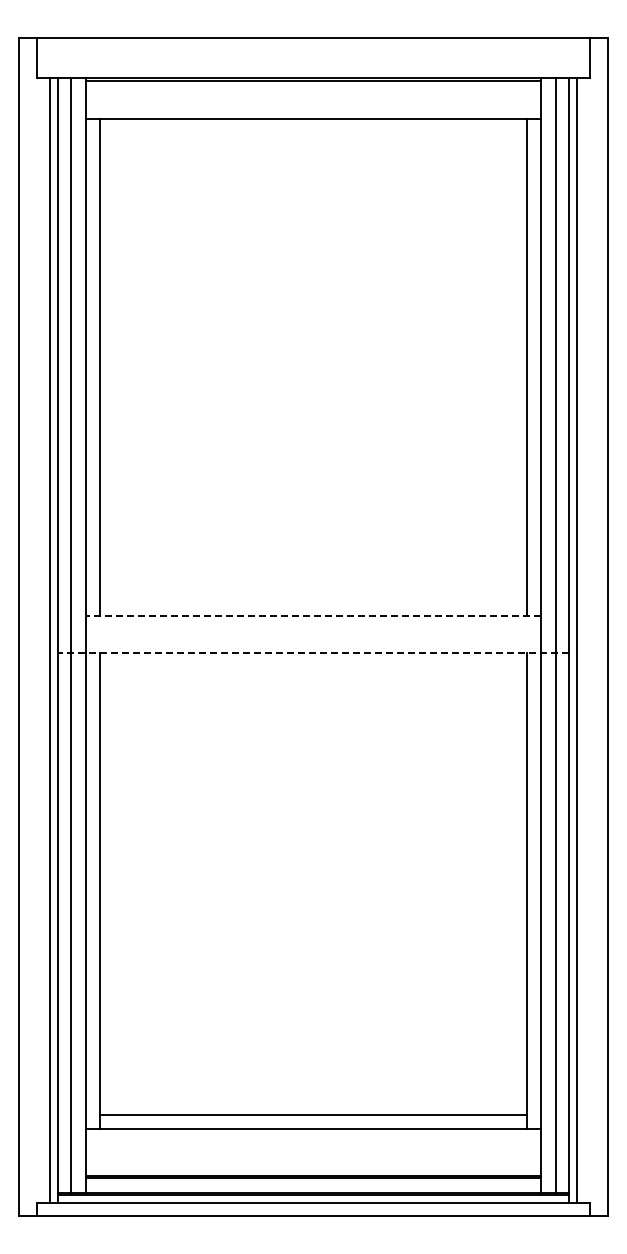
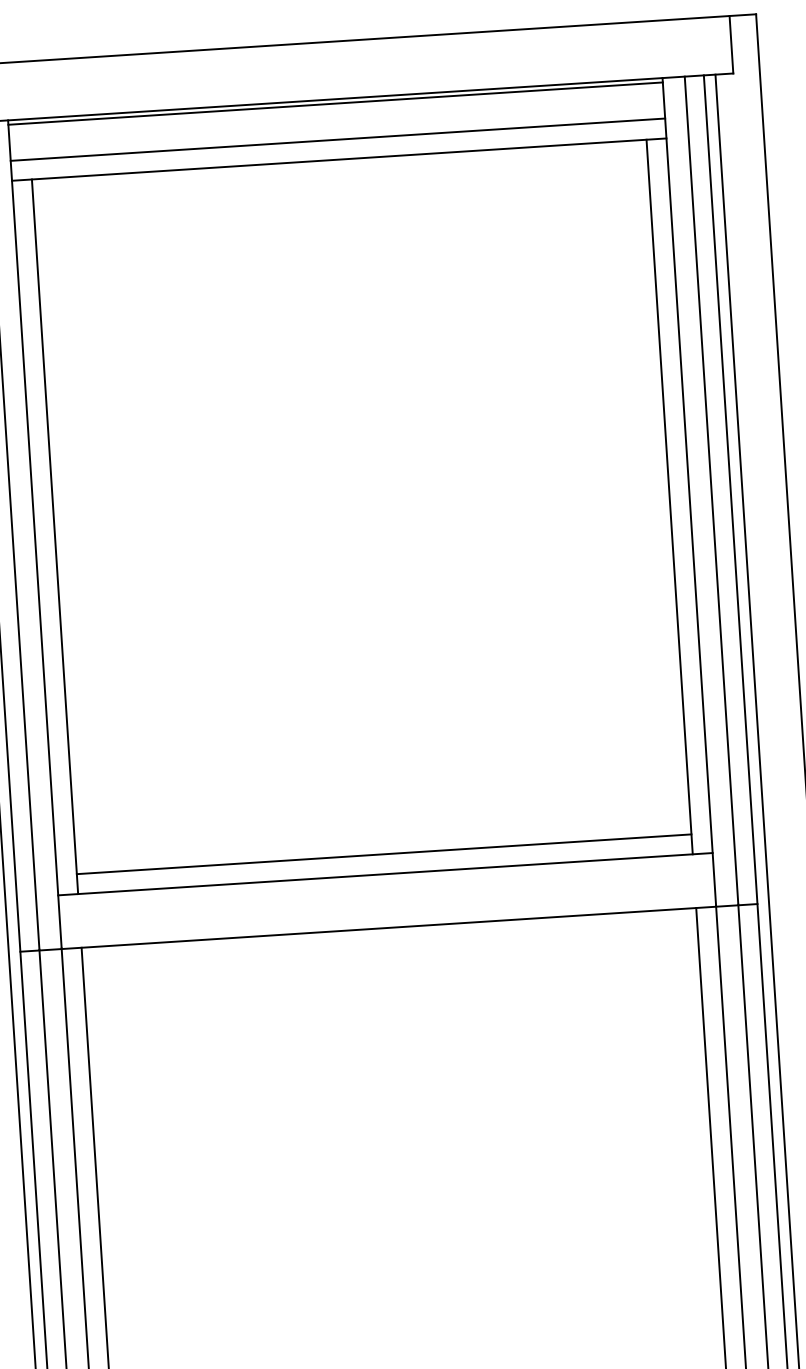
line: (313, 105) -> (337, 139), added
line: (313, 601) -> (384, 854), added
line: (313, 615) -> (385, 874), dashed -> solid
line: (313, 652) -> (388, 927), dashed -> solid

